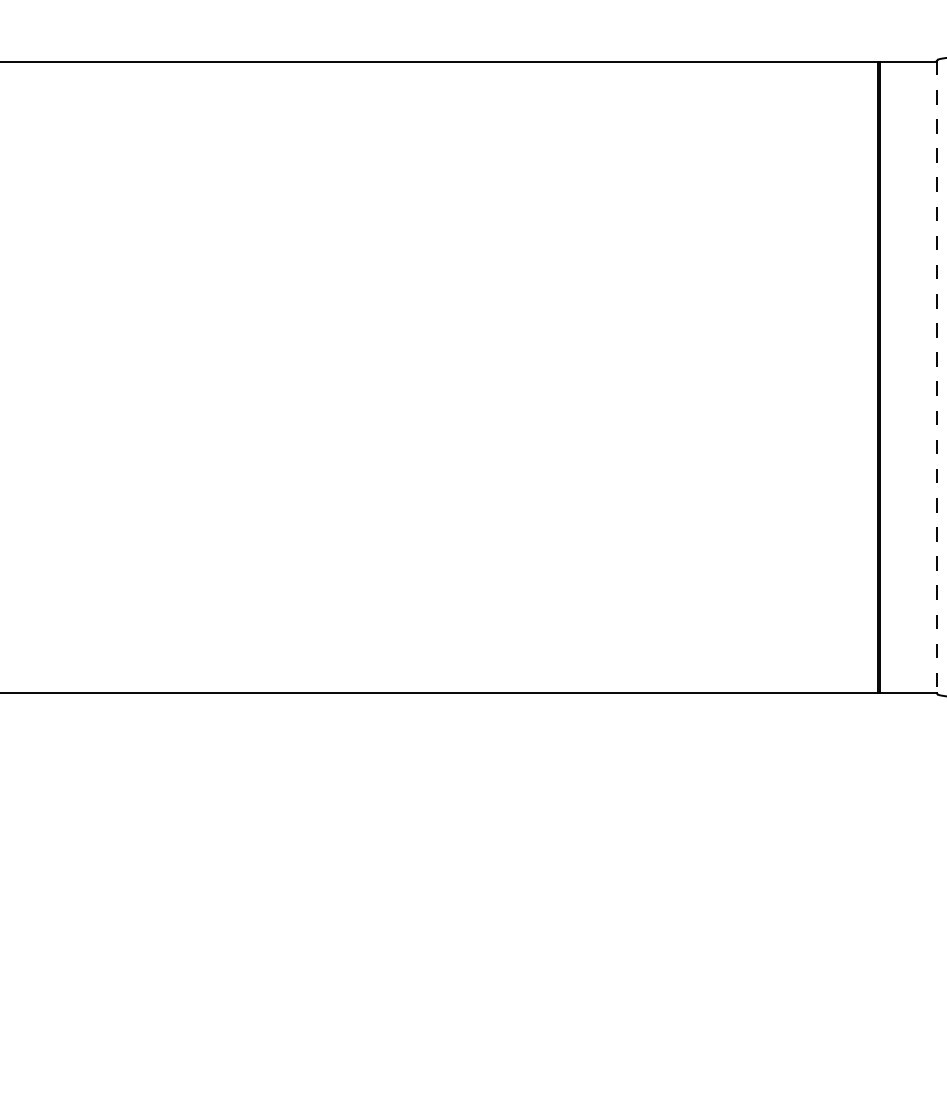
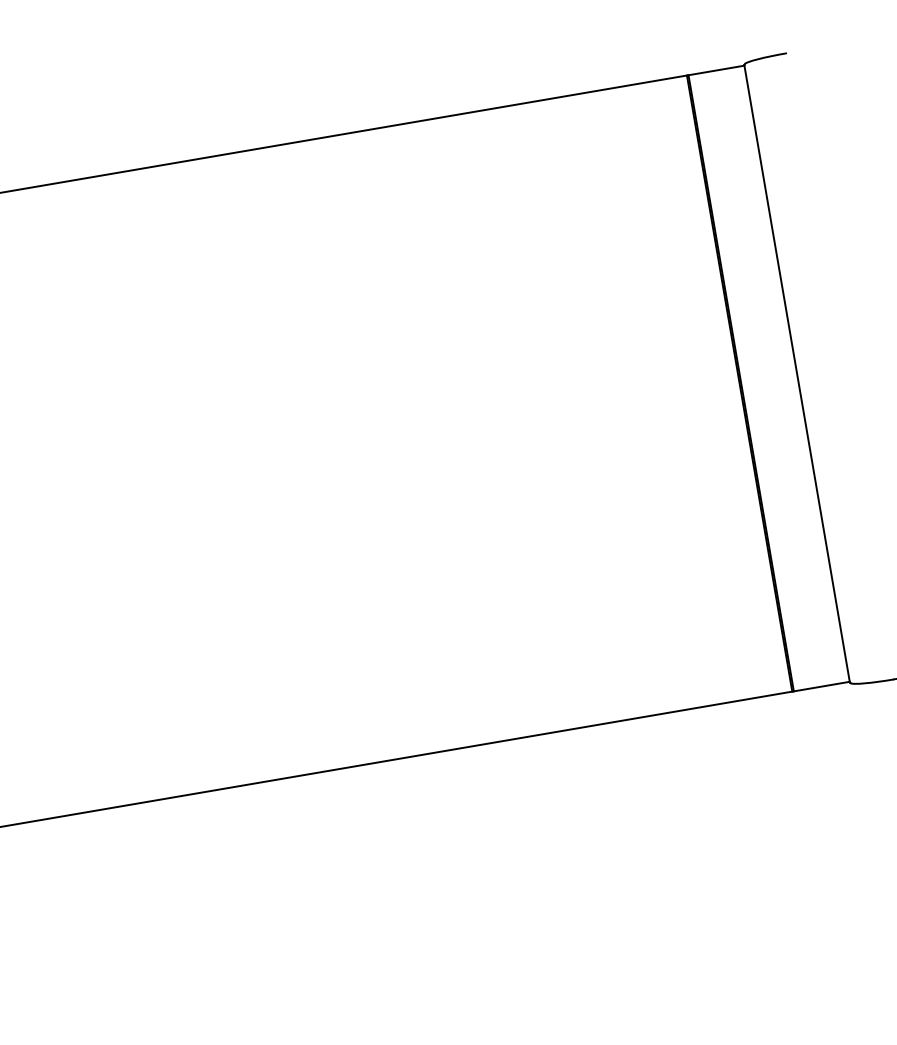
line: (936, 377) -> (796, 374), dashed -> solid

